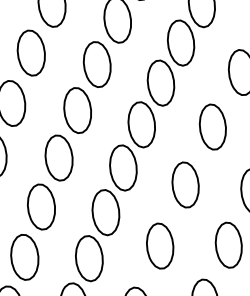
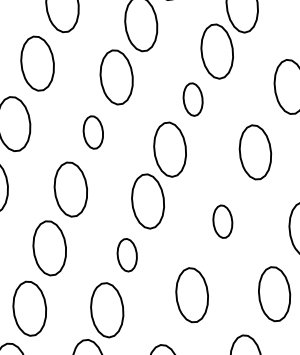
part: (160, 82) -> (192, 99), size x0.6
part: (77, 110) -> (93, 132), size x0.6
part: (185, 184) -> (222, 221), size x0.6
part: (106, 213) -> (127, 255), size x0.6

